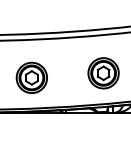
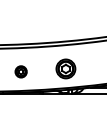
part: (30, 77) -> (20, 71), size x0.6

